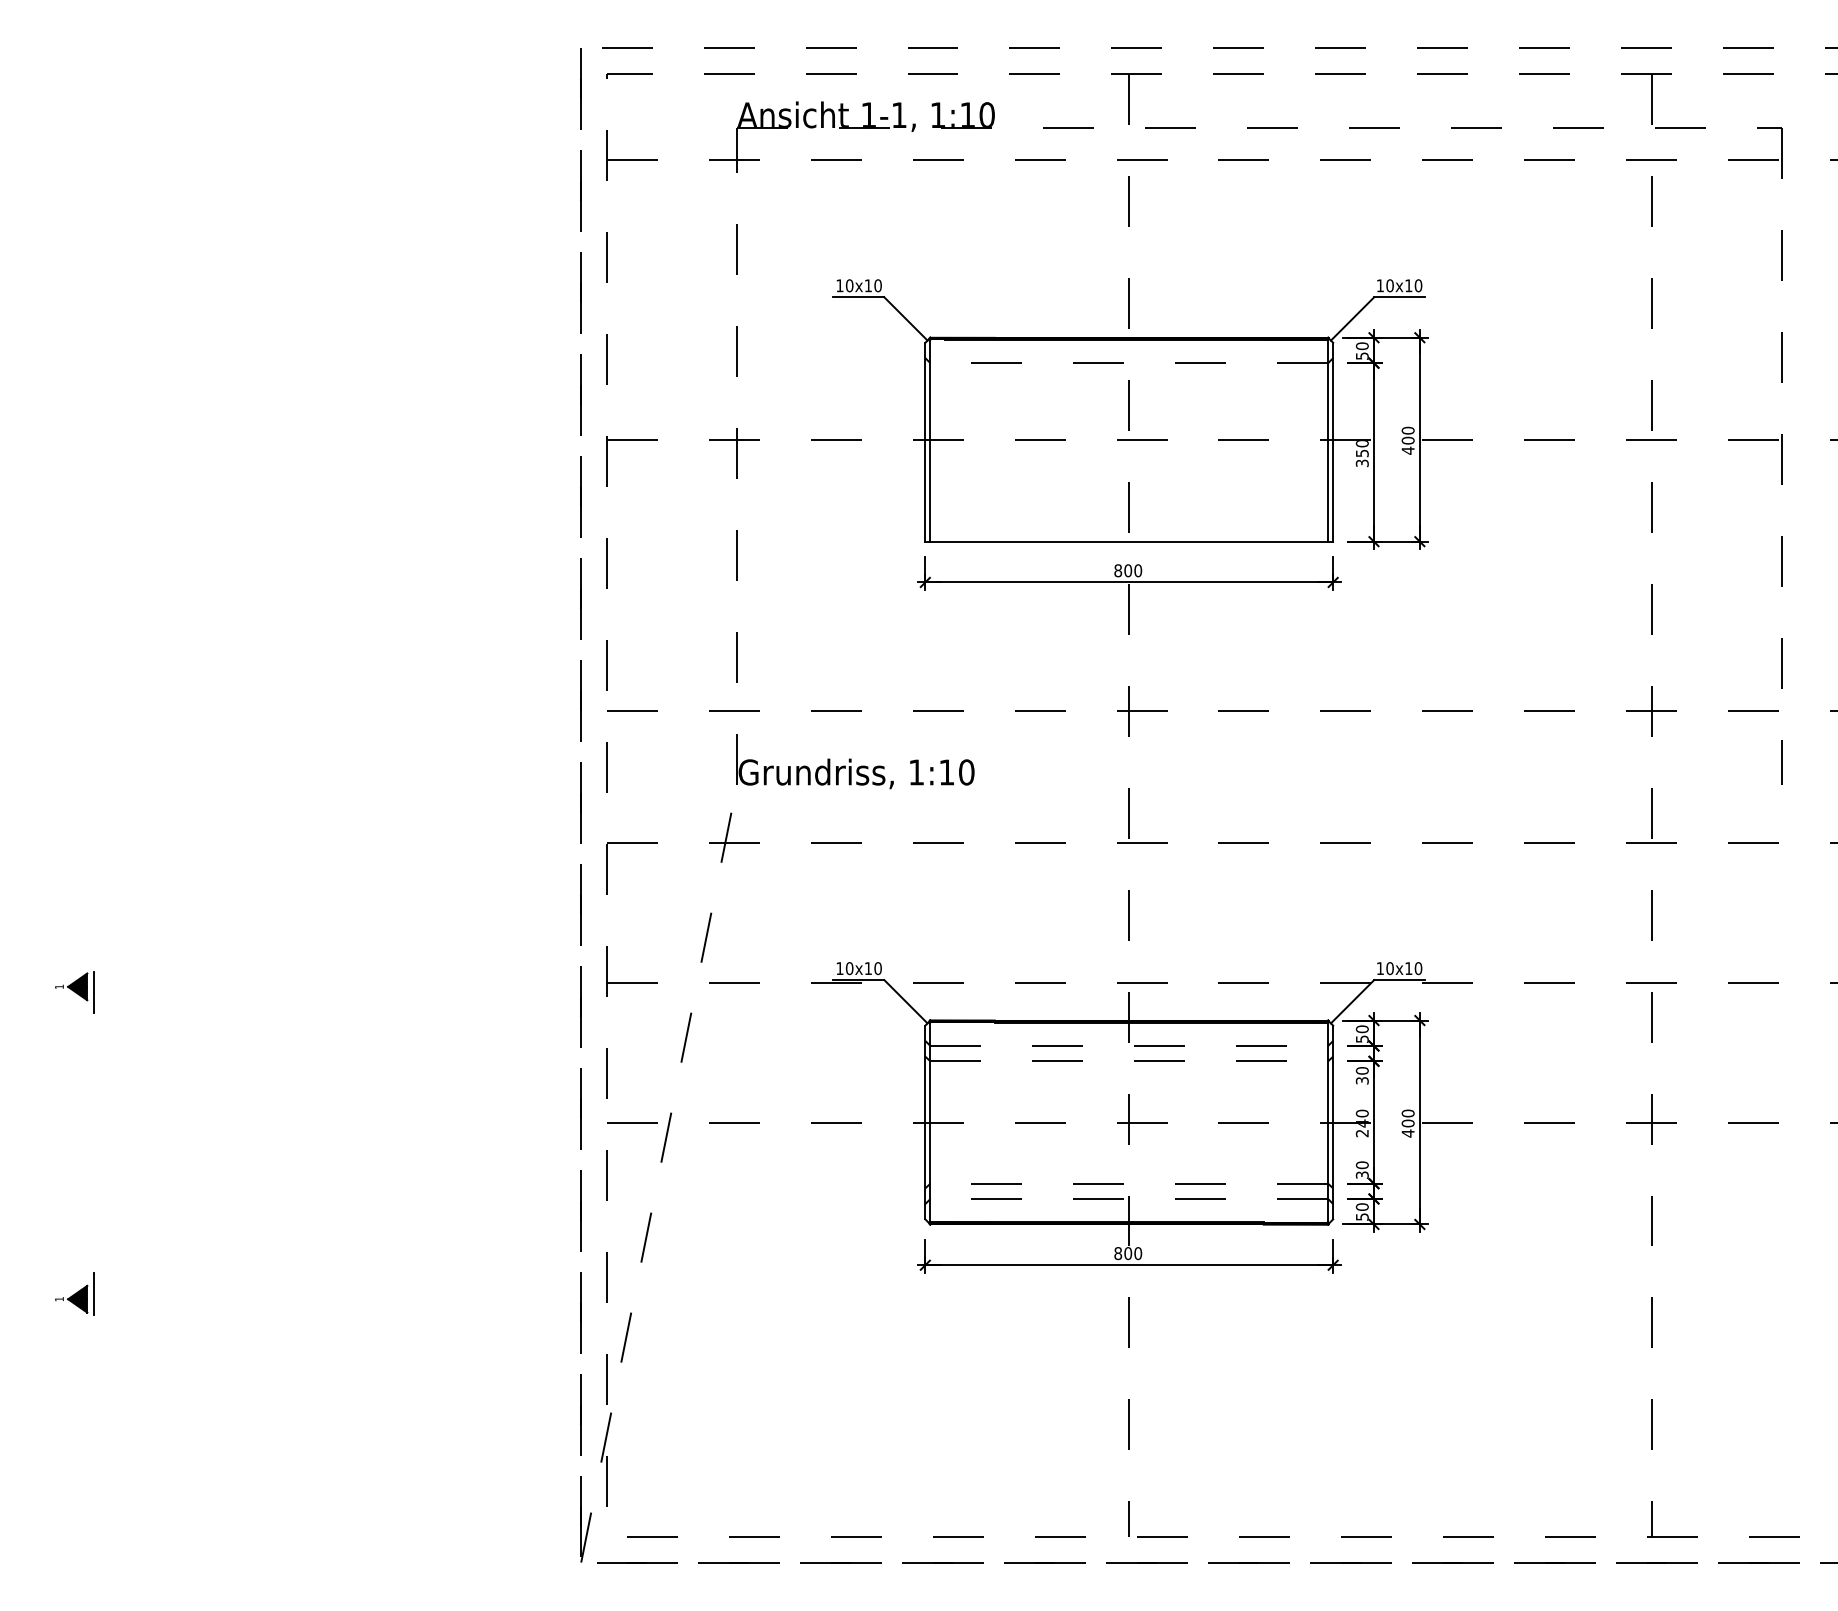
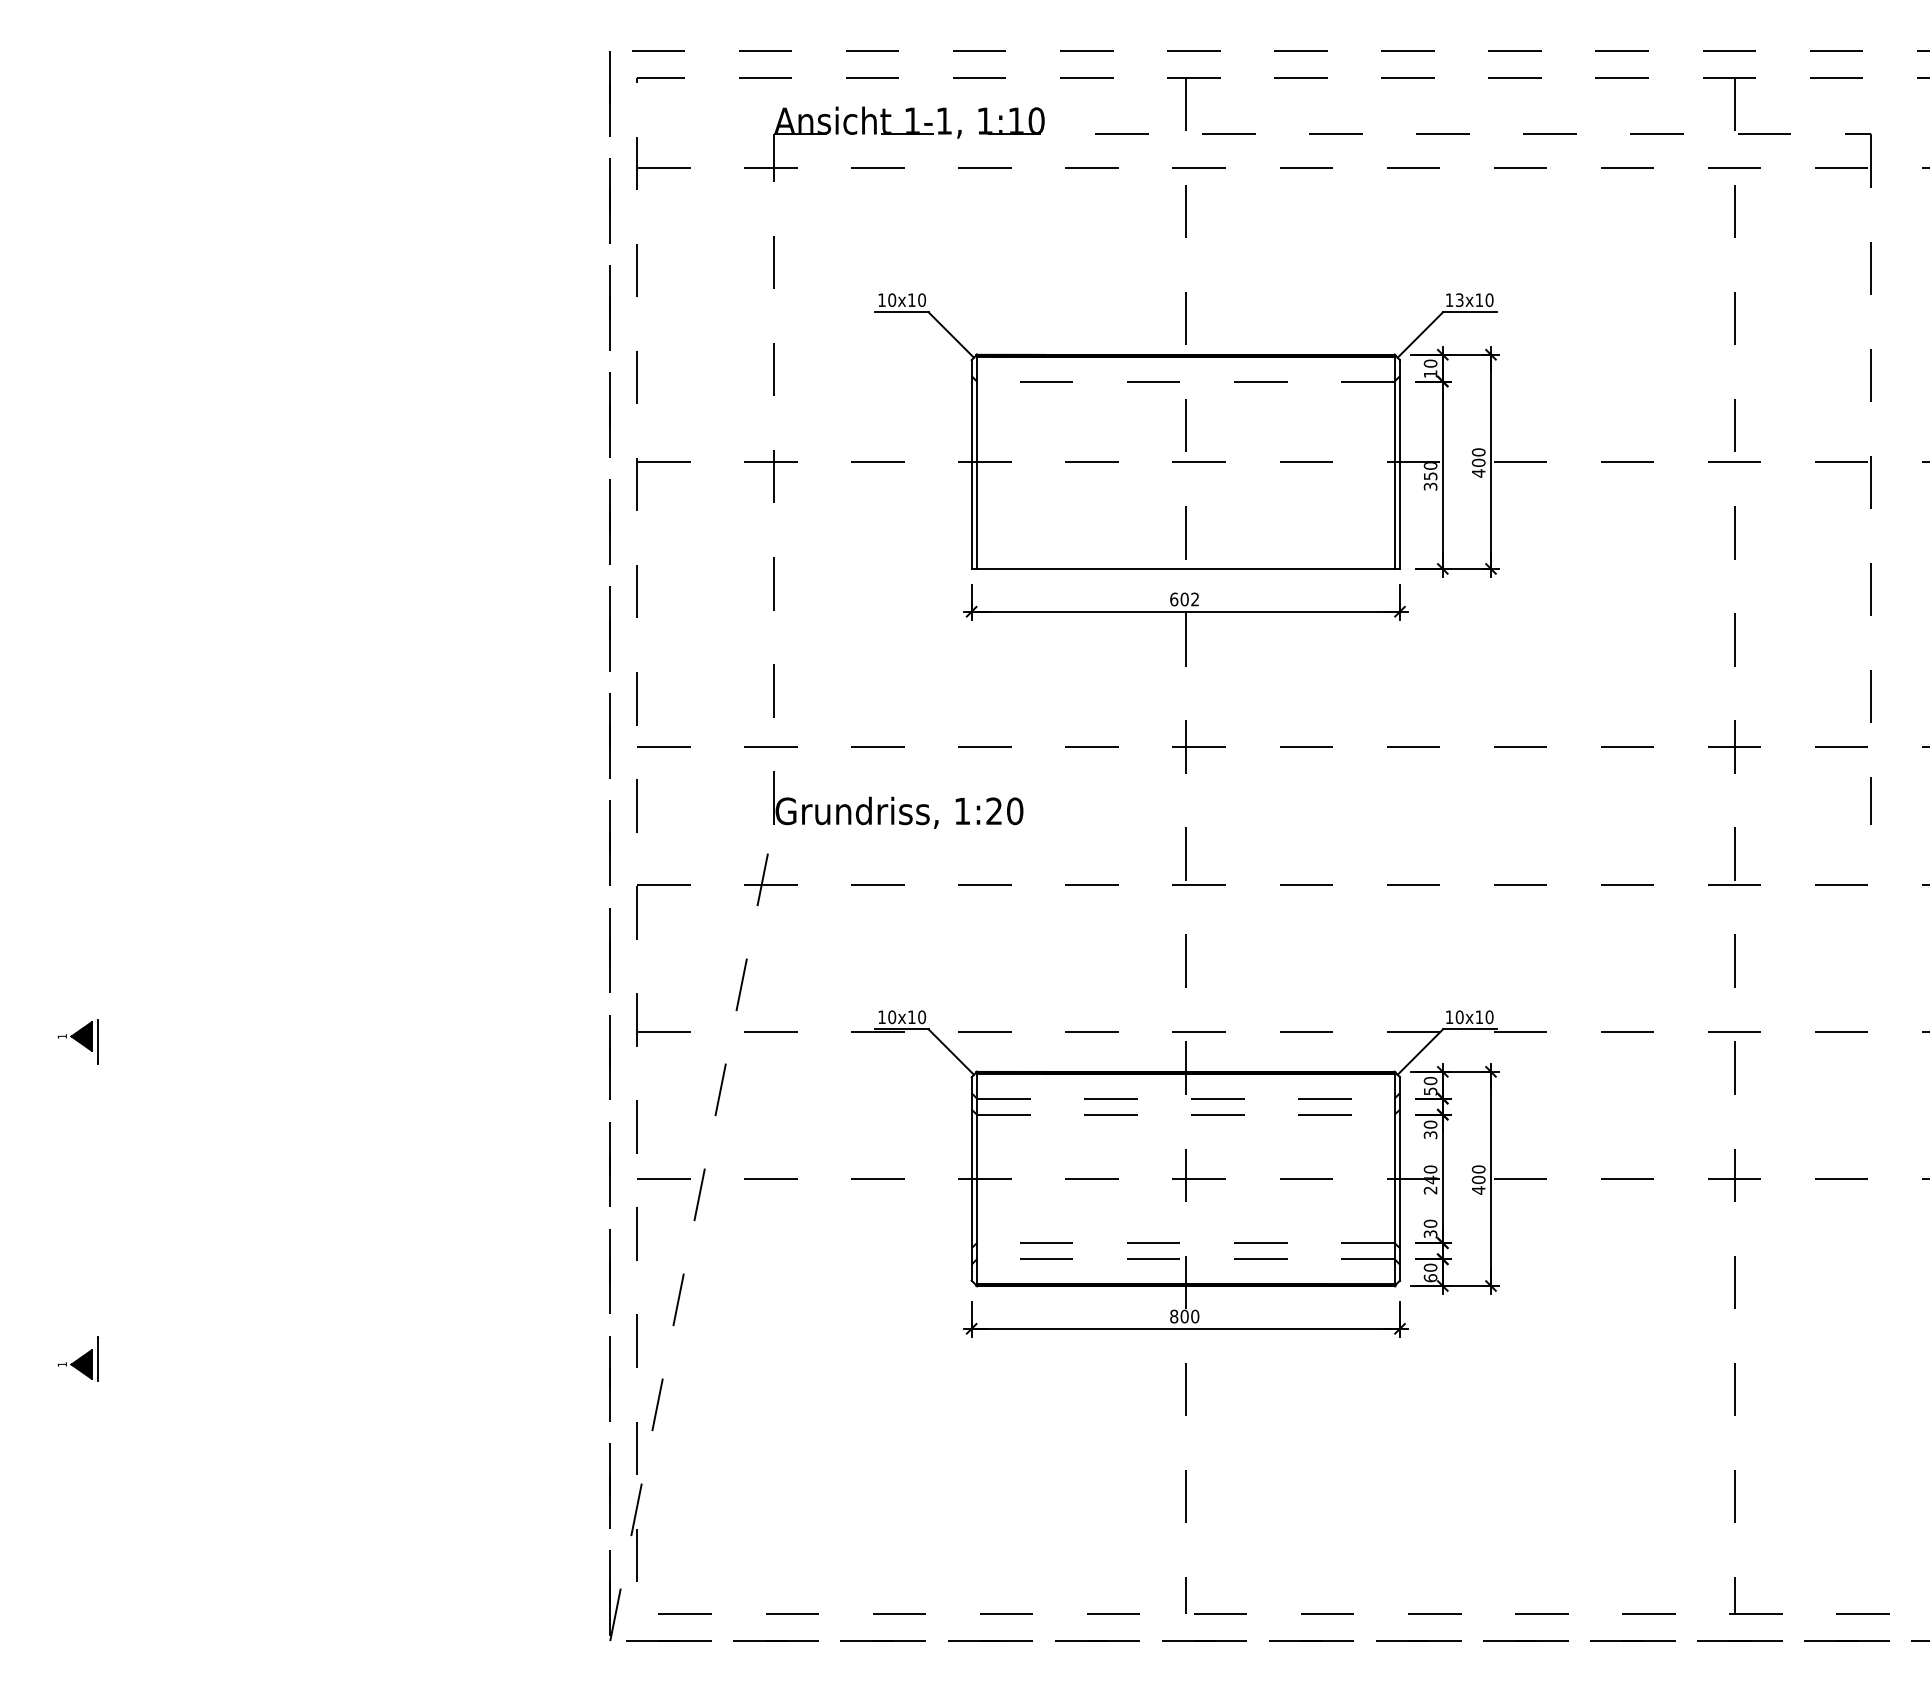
text: (1389, 285) -> (1459, 299), 10x10 -> 13x10
text: (1362, 355) -> (1430, 373), 50 -> 10
text: (1128, 570) -> (1185, 599), 800 -> 602
text: (946, 772) -> (993, 811), 1:10 -> 1:20
text: (1361, 1216) -> (1429, 1277), 50 -> 60

